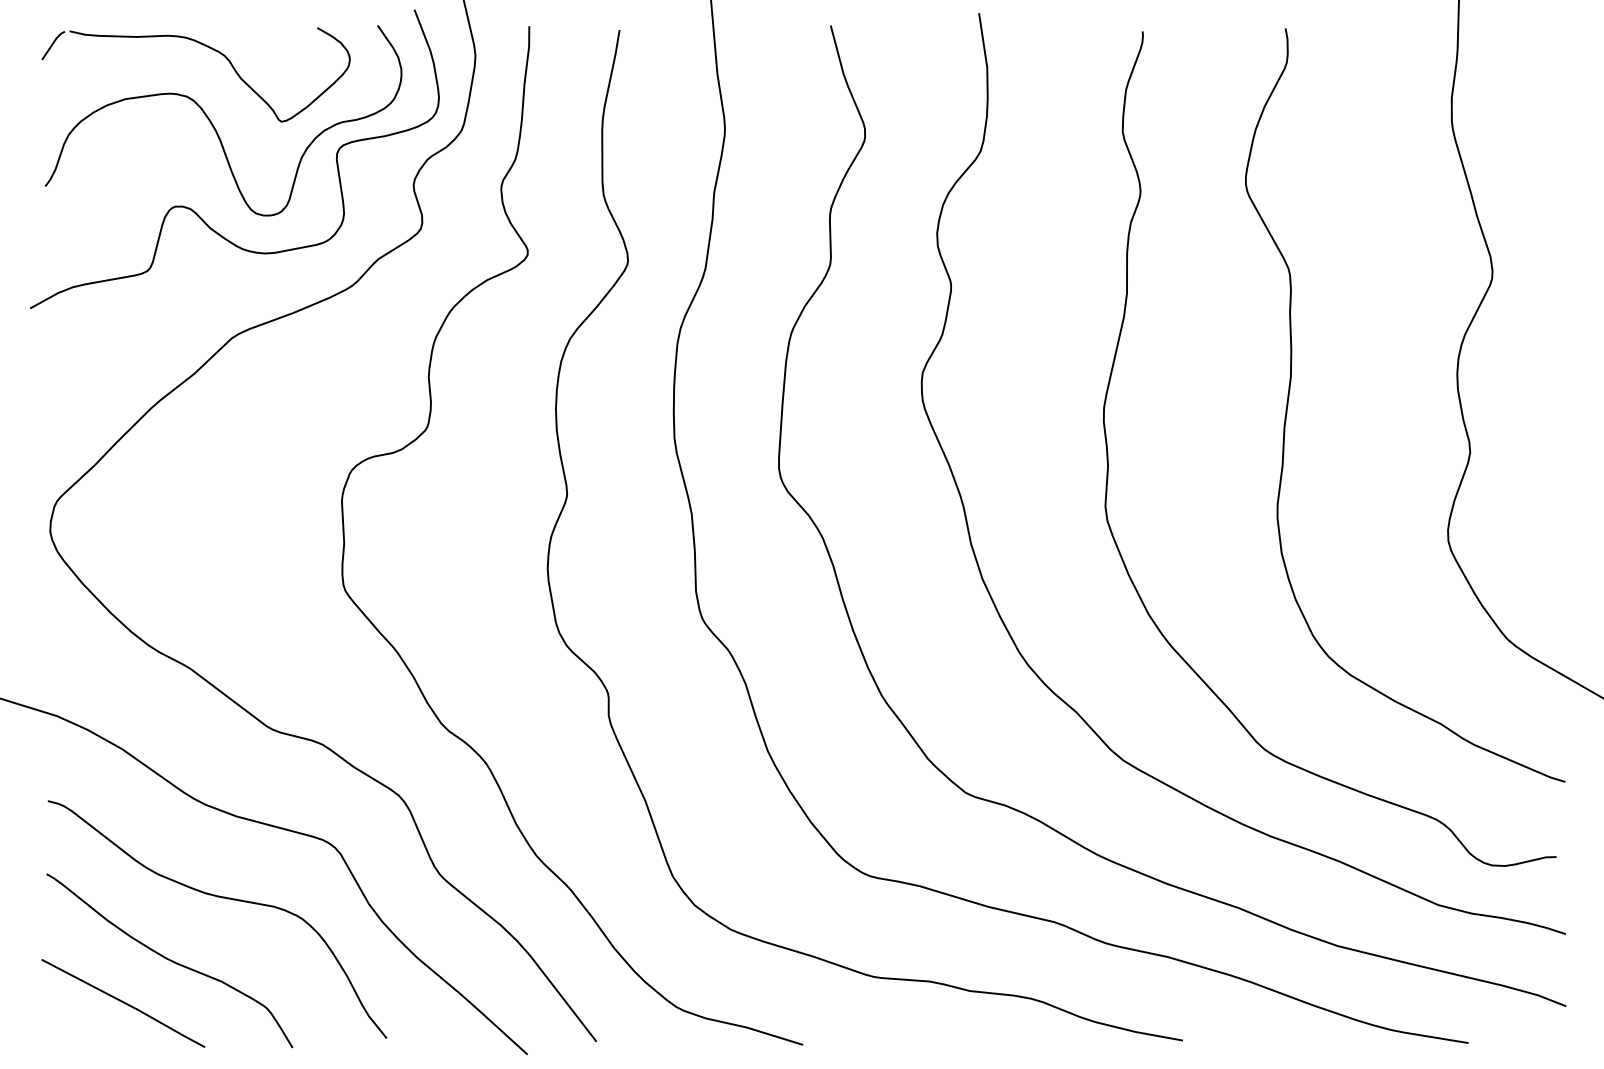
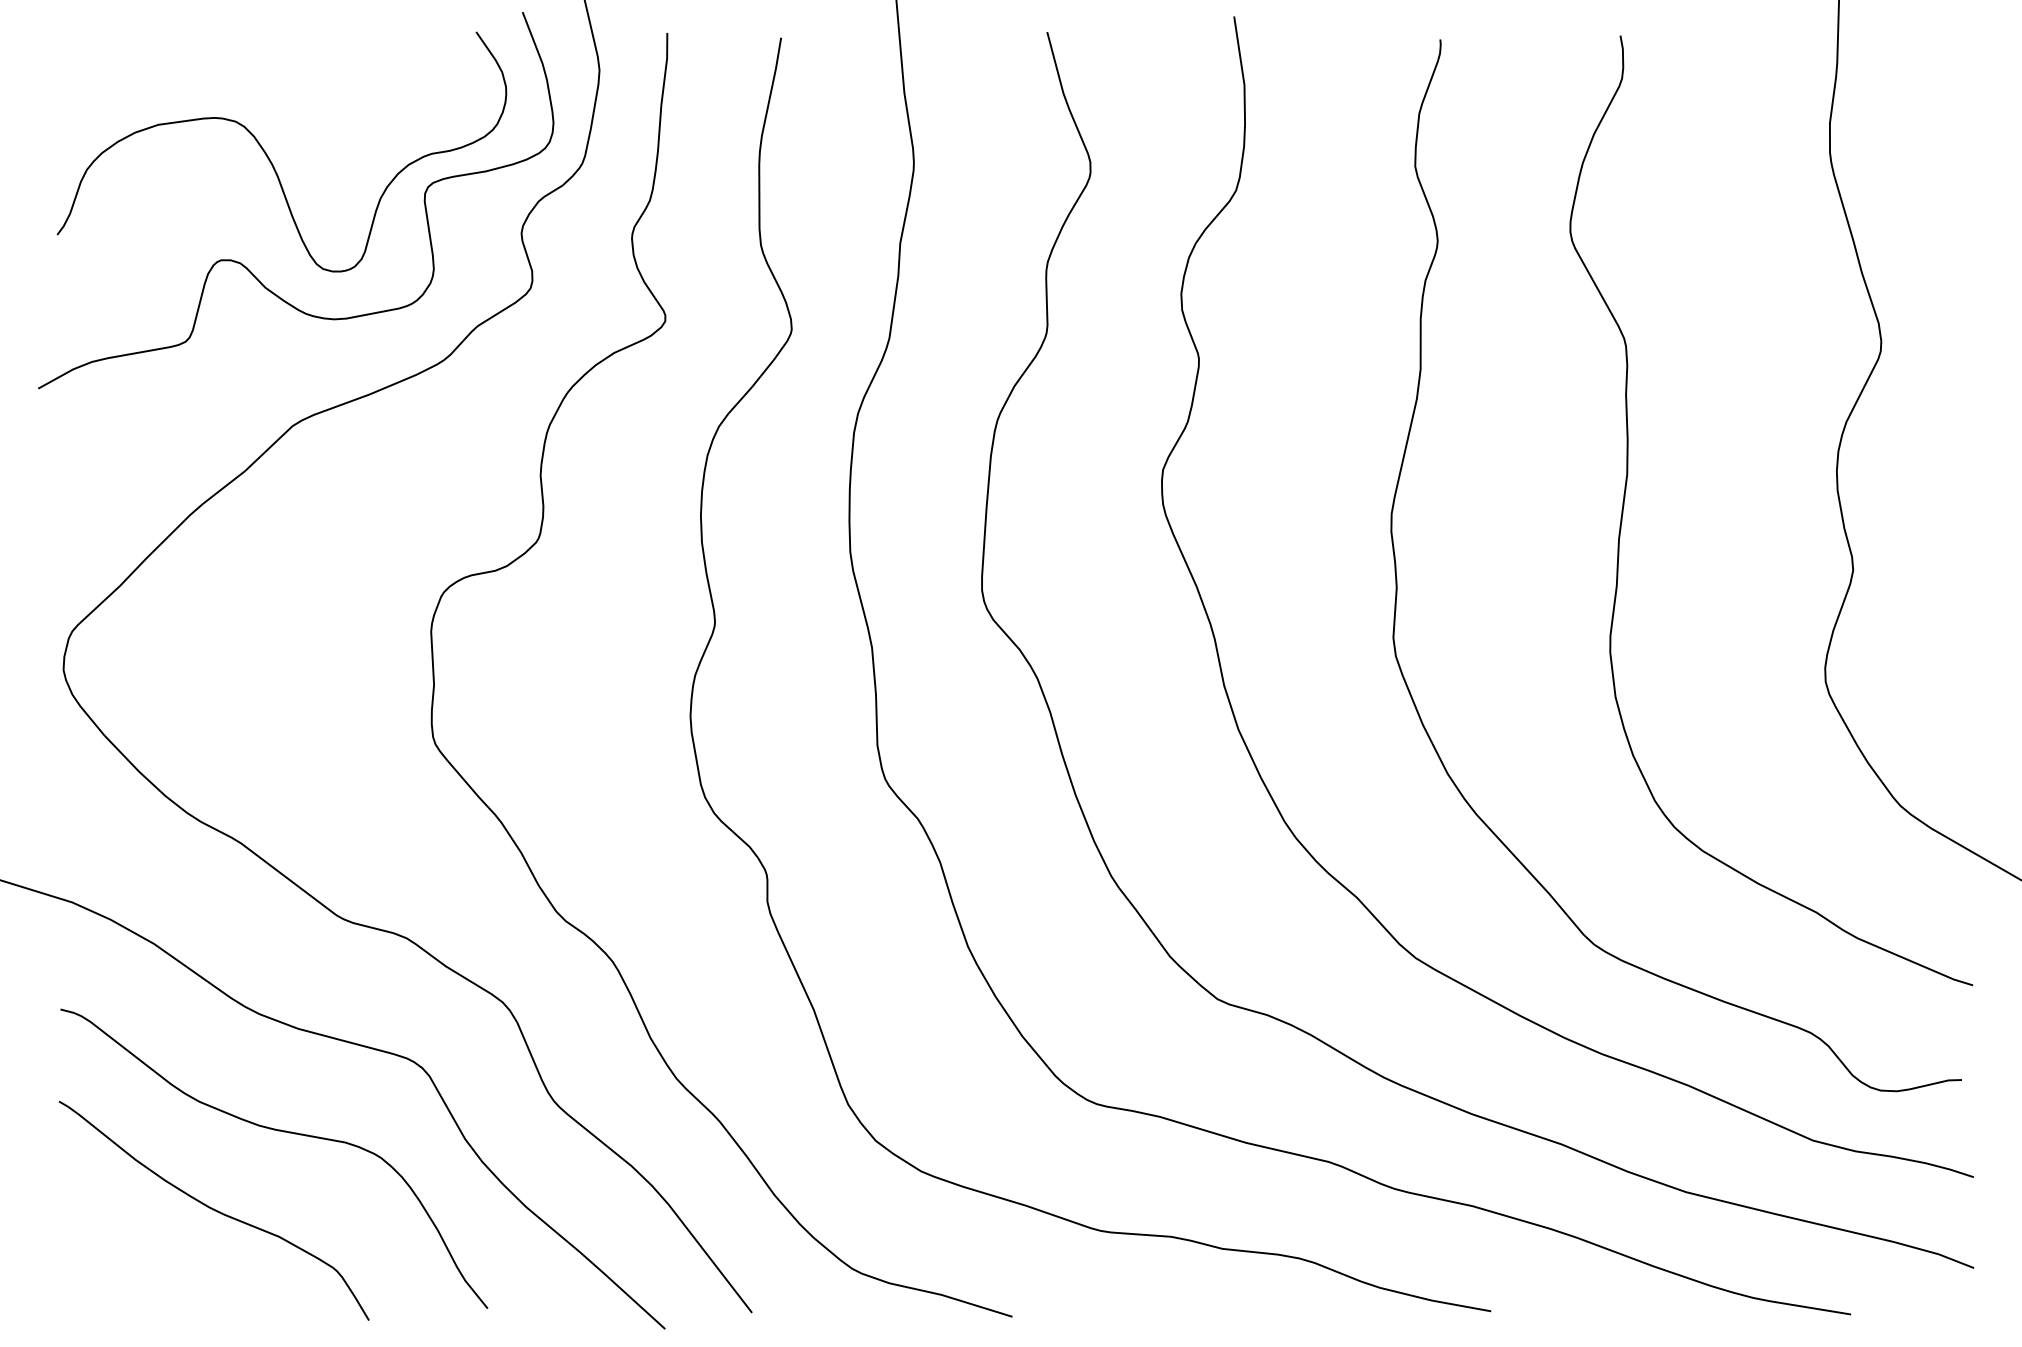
part: (209, 48) -> (264, 60), removed
line: (123, 1003) -> (155, 1264), removed

